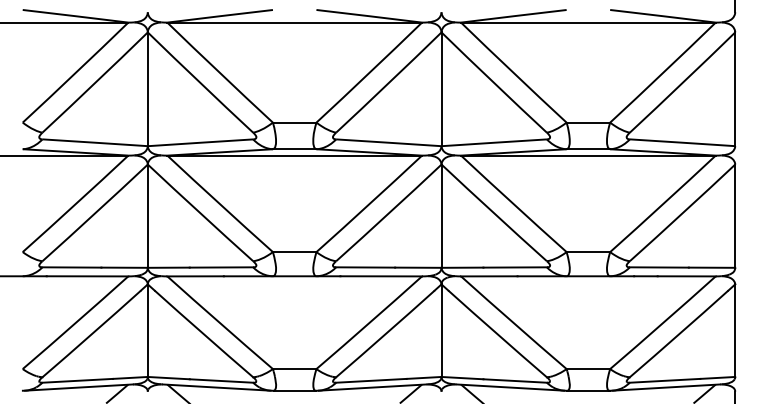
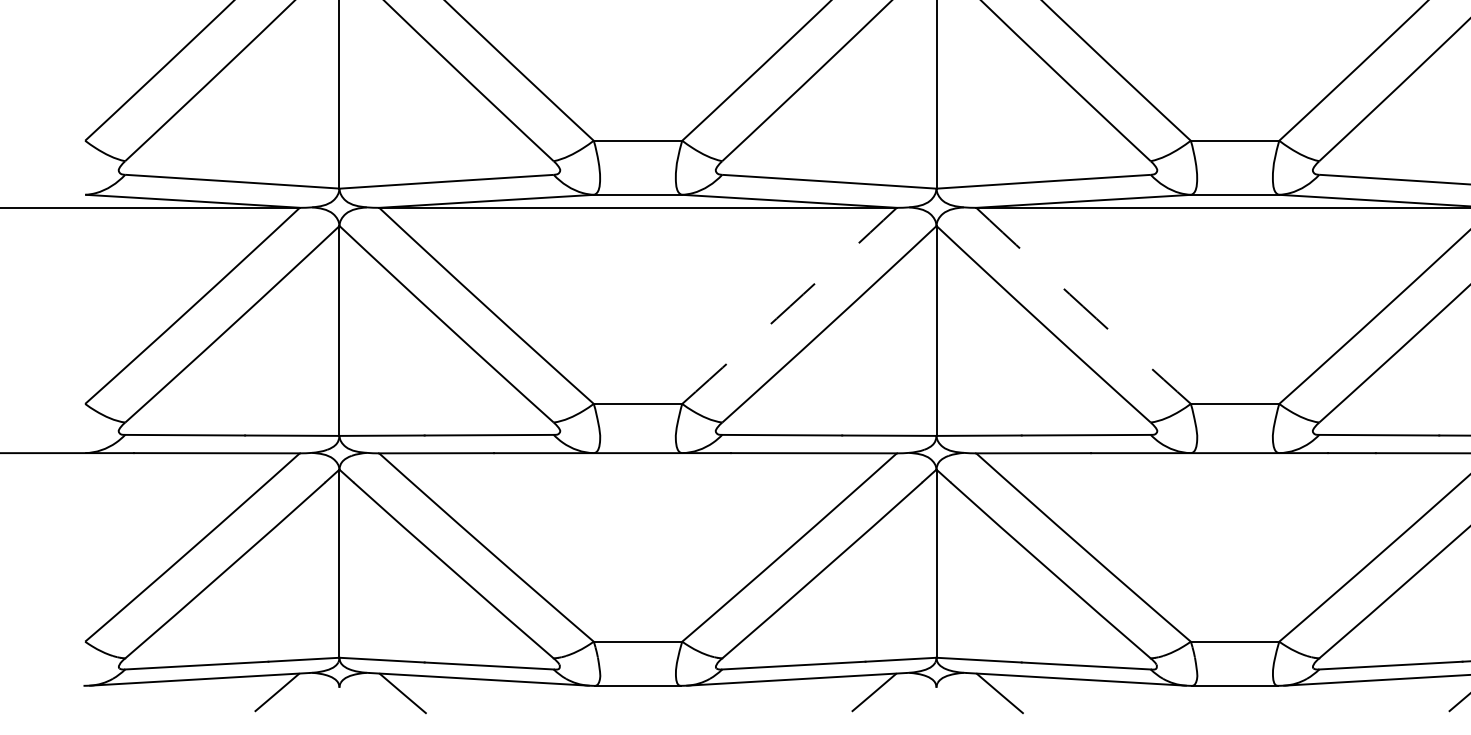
arc: (369, 204) -> (790, 307), solid -> dashed
arc: (513, 204) -> (1082, 307), solid -> dashed

